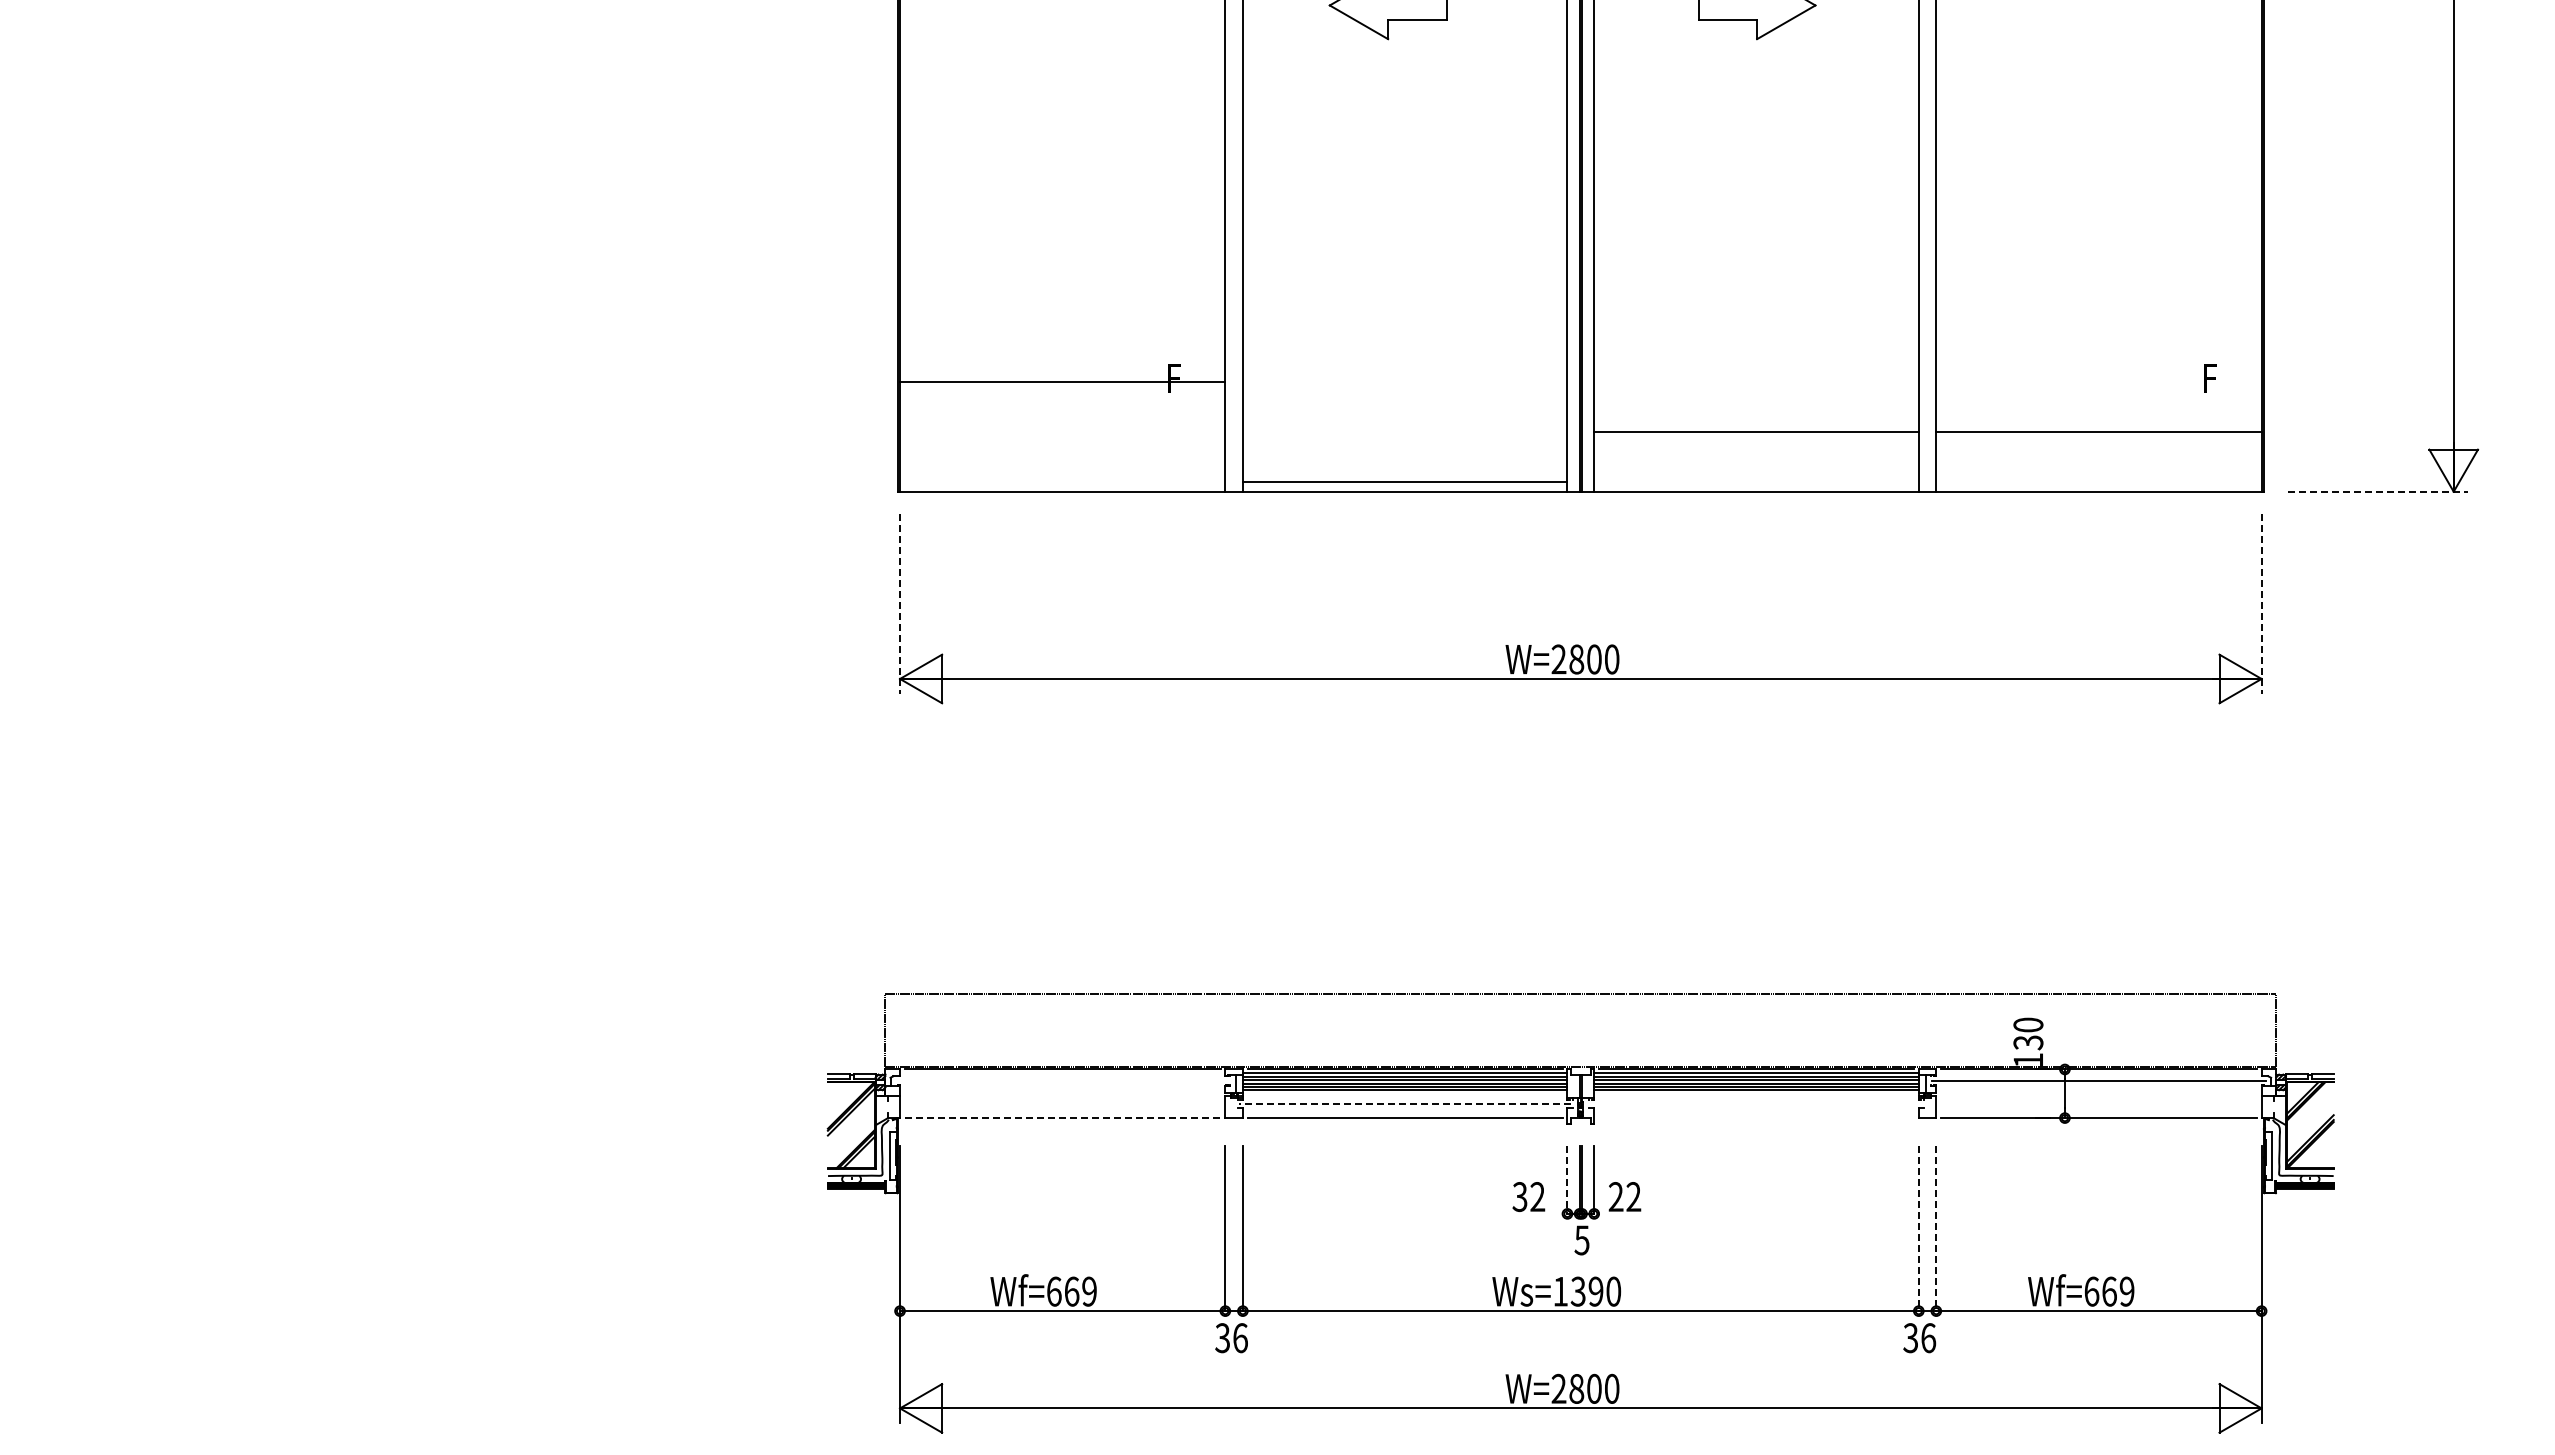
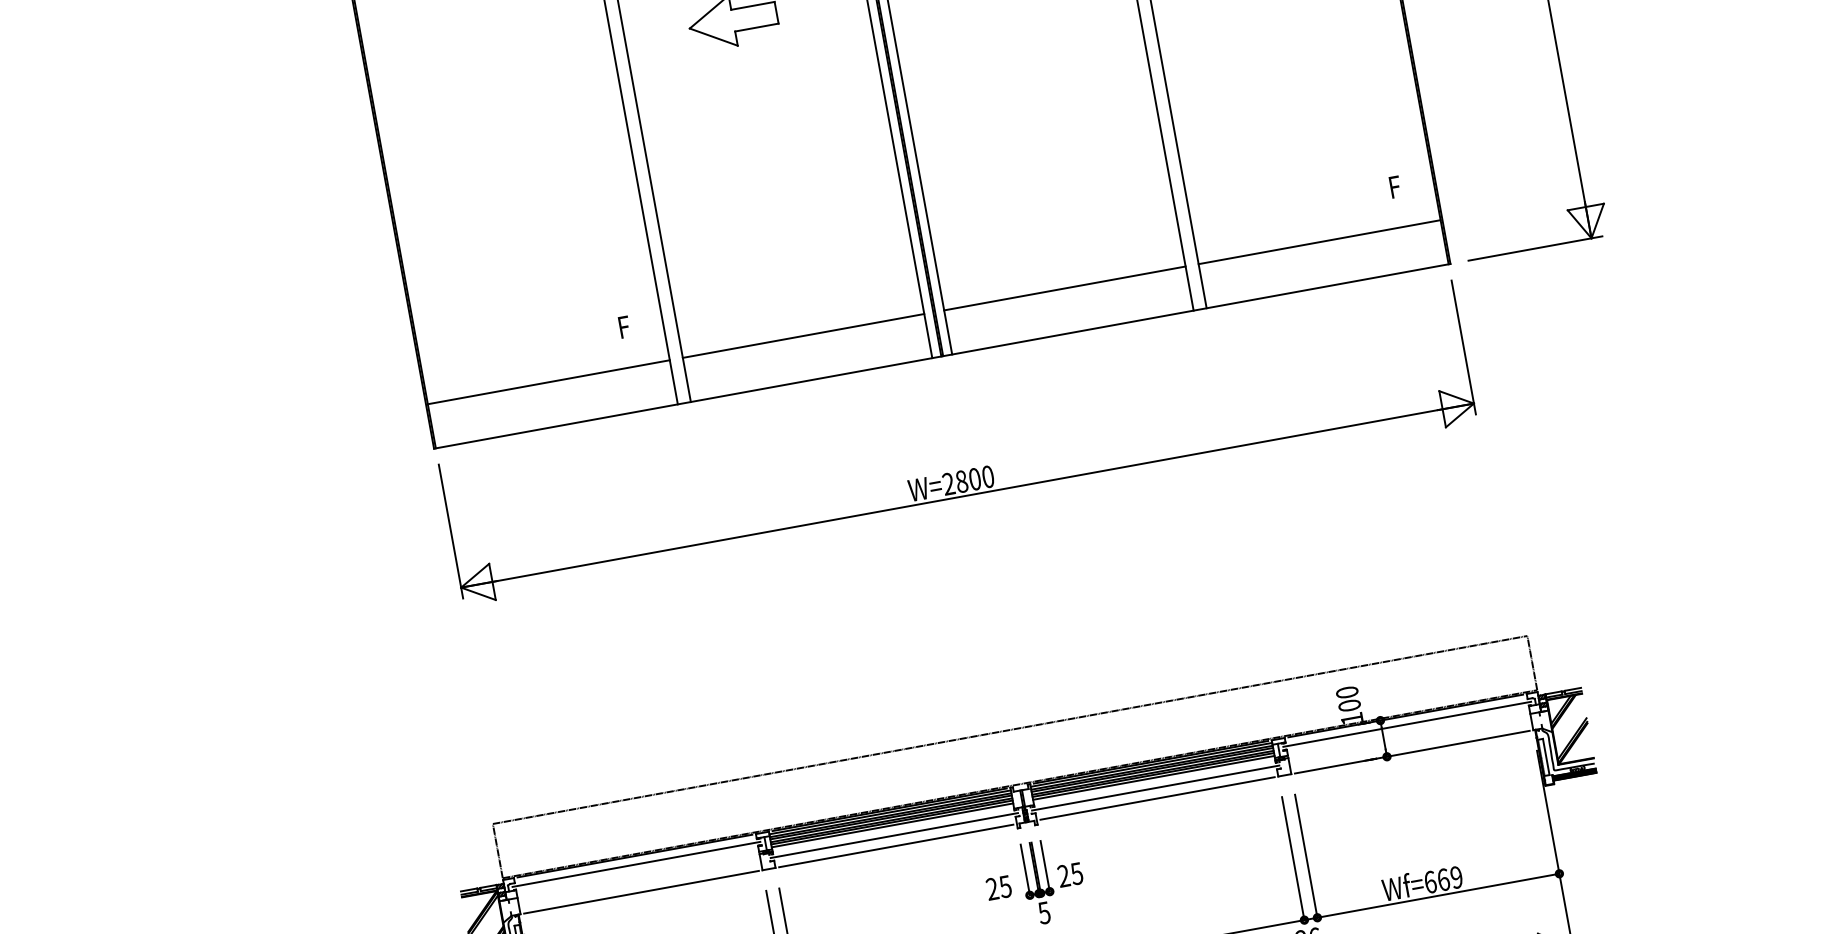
line: (1062, 382) -> (548, 382), moved
line: (1404, 482) -> (803, 336), moved
line: (2378, 491) -> (1535, 248), dashed -> solid
line: (900, 603) -> (451, 531), dashed -> solid
line: (2261, 603) -> (1463, 347), dashed -> solid
text: (2028, 1042) -> (1349, 705), 130 -> 100
line: (1062, 1080) -> (636, 864), added
line: (1404, 1104) -> (893, 835), dashed -> solid
line: (1756, 1104) -> (1155, 788), added
line: (1062, 1118) -> (641, 892), dashed -> solid
line: (1756, 1118) -> (1157, 798), added
line: (1567, 1180) -> (1025, 870), dashed -> solid
text: (1528, 1197) -> (998, 888), 32 -> 25
text: (1633, 1197) -> (1076, 874), 22 -> 25
line: (1918, 1228) -> (1293, 858), dashed -> solid
line: (1936, 1228) -> (1306, 856), dashed -> solid

